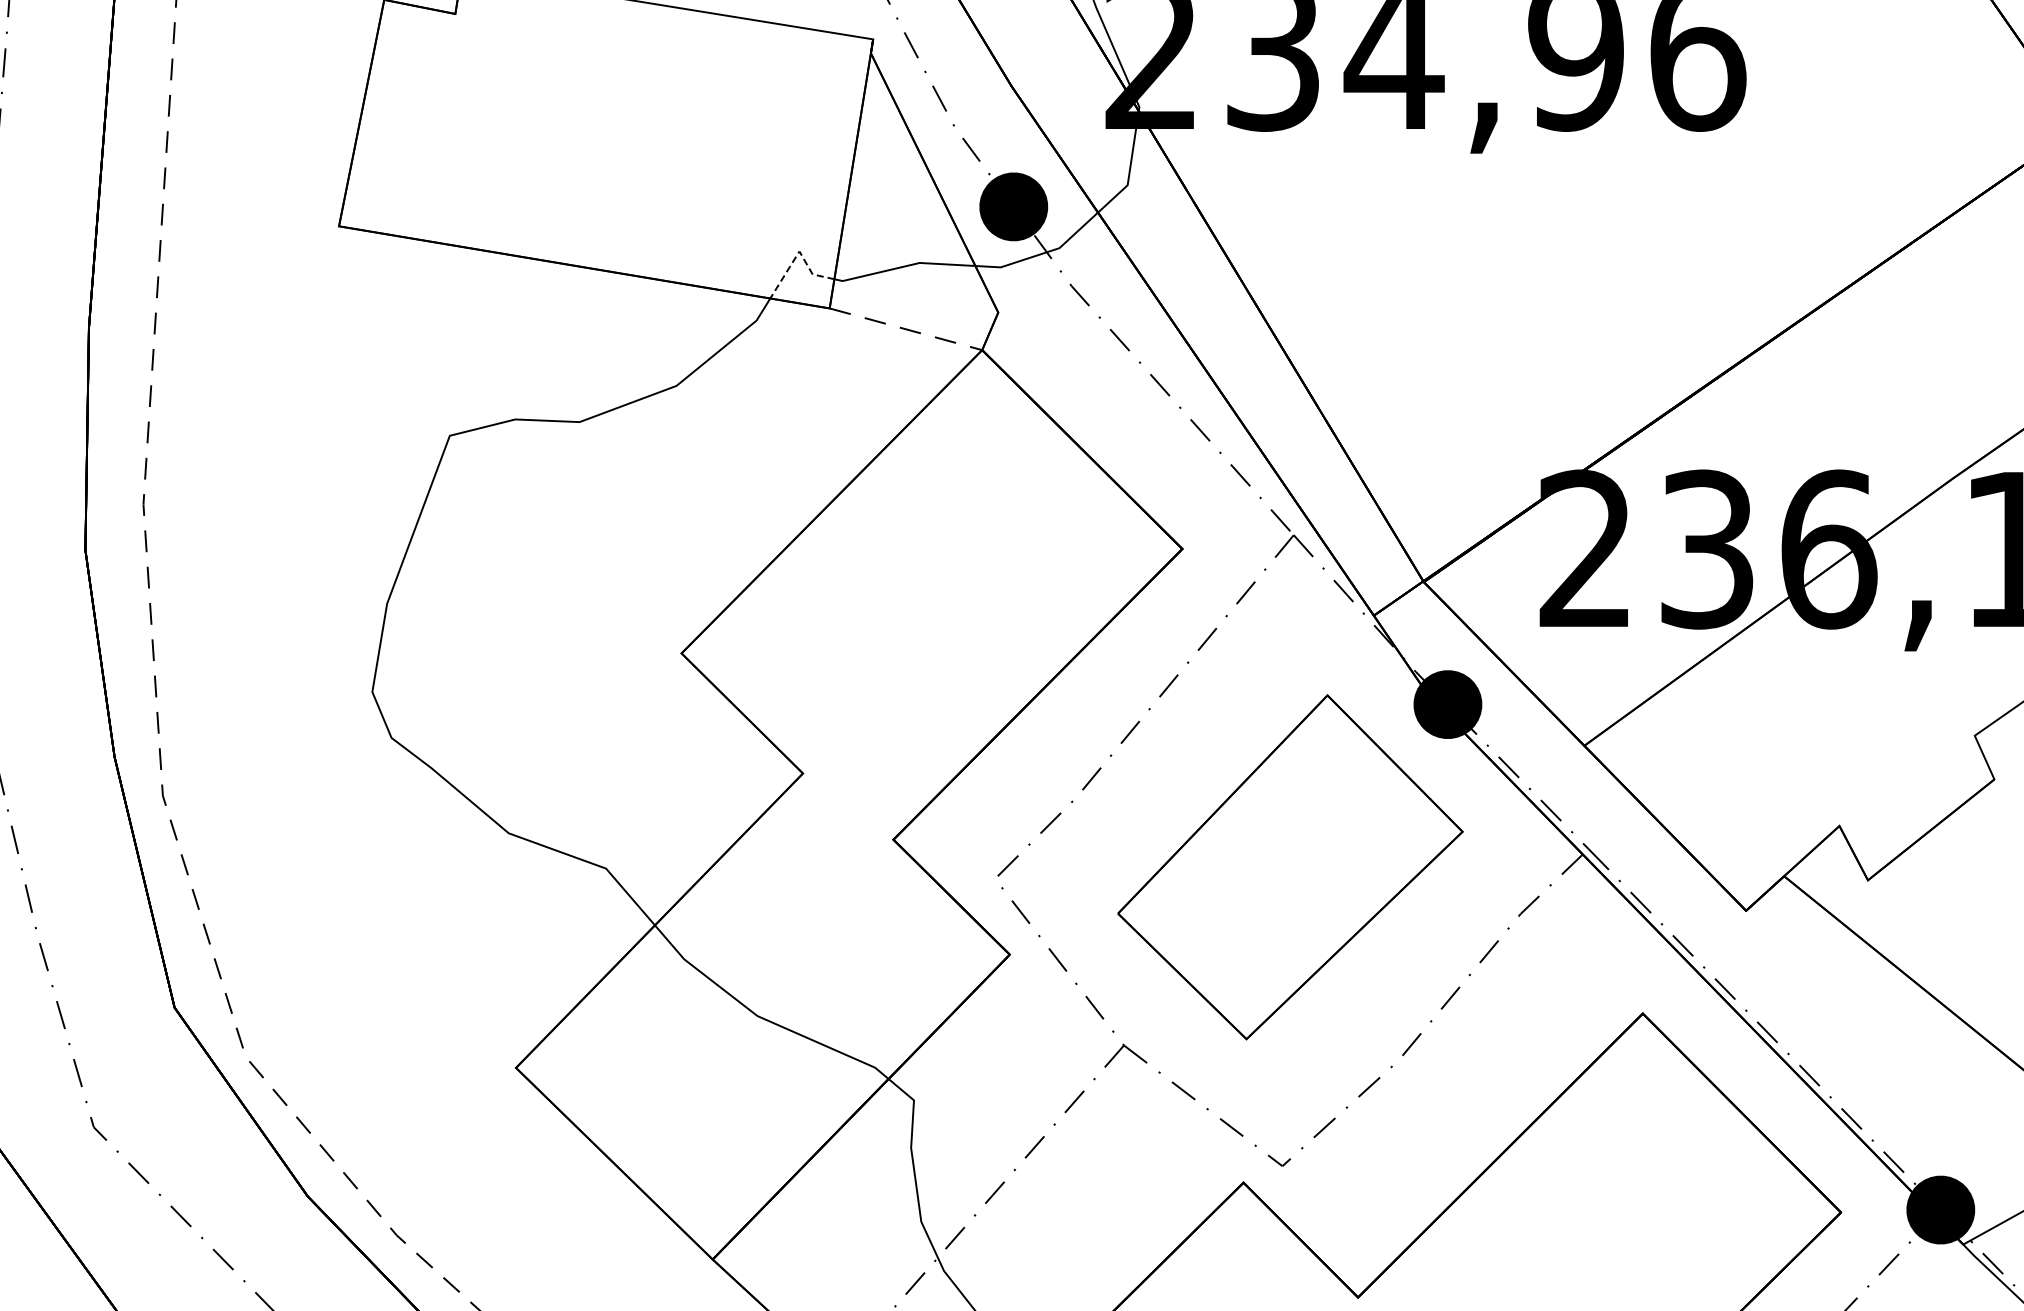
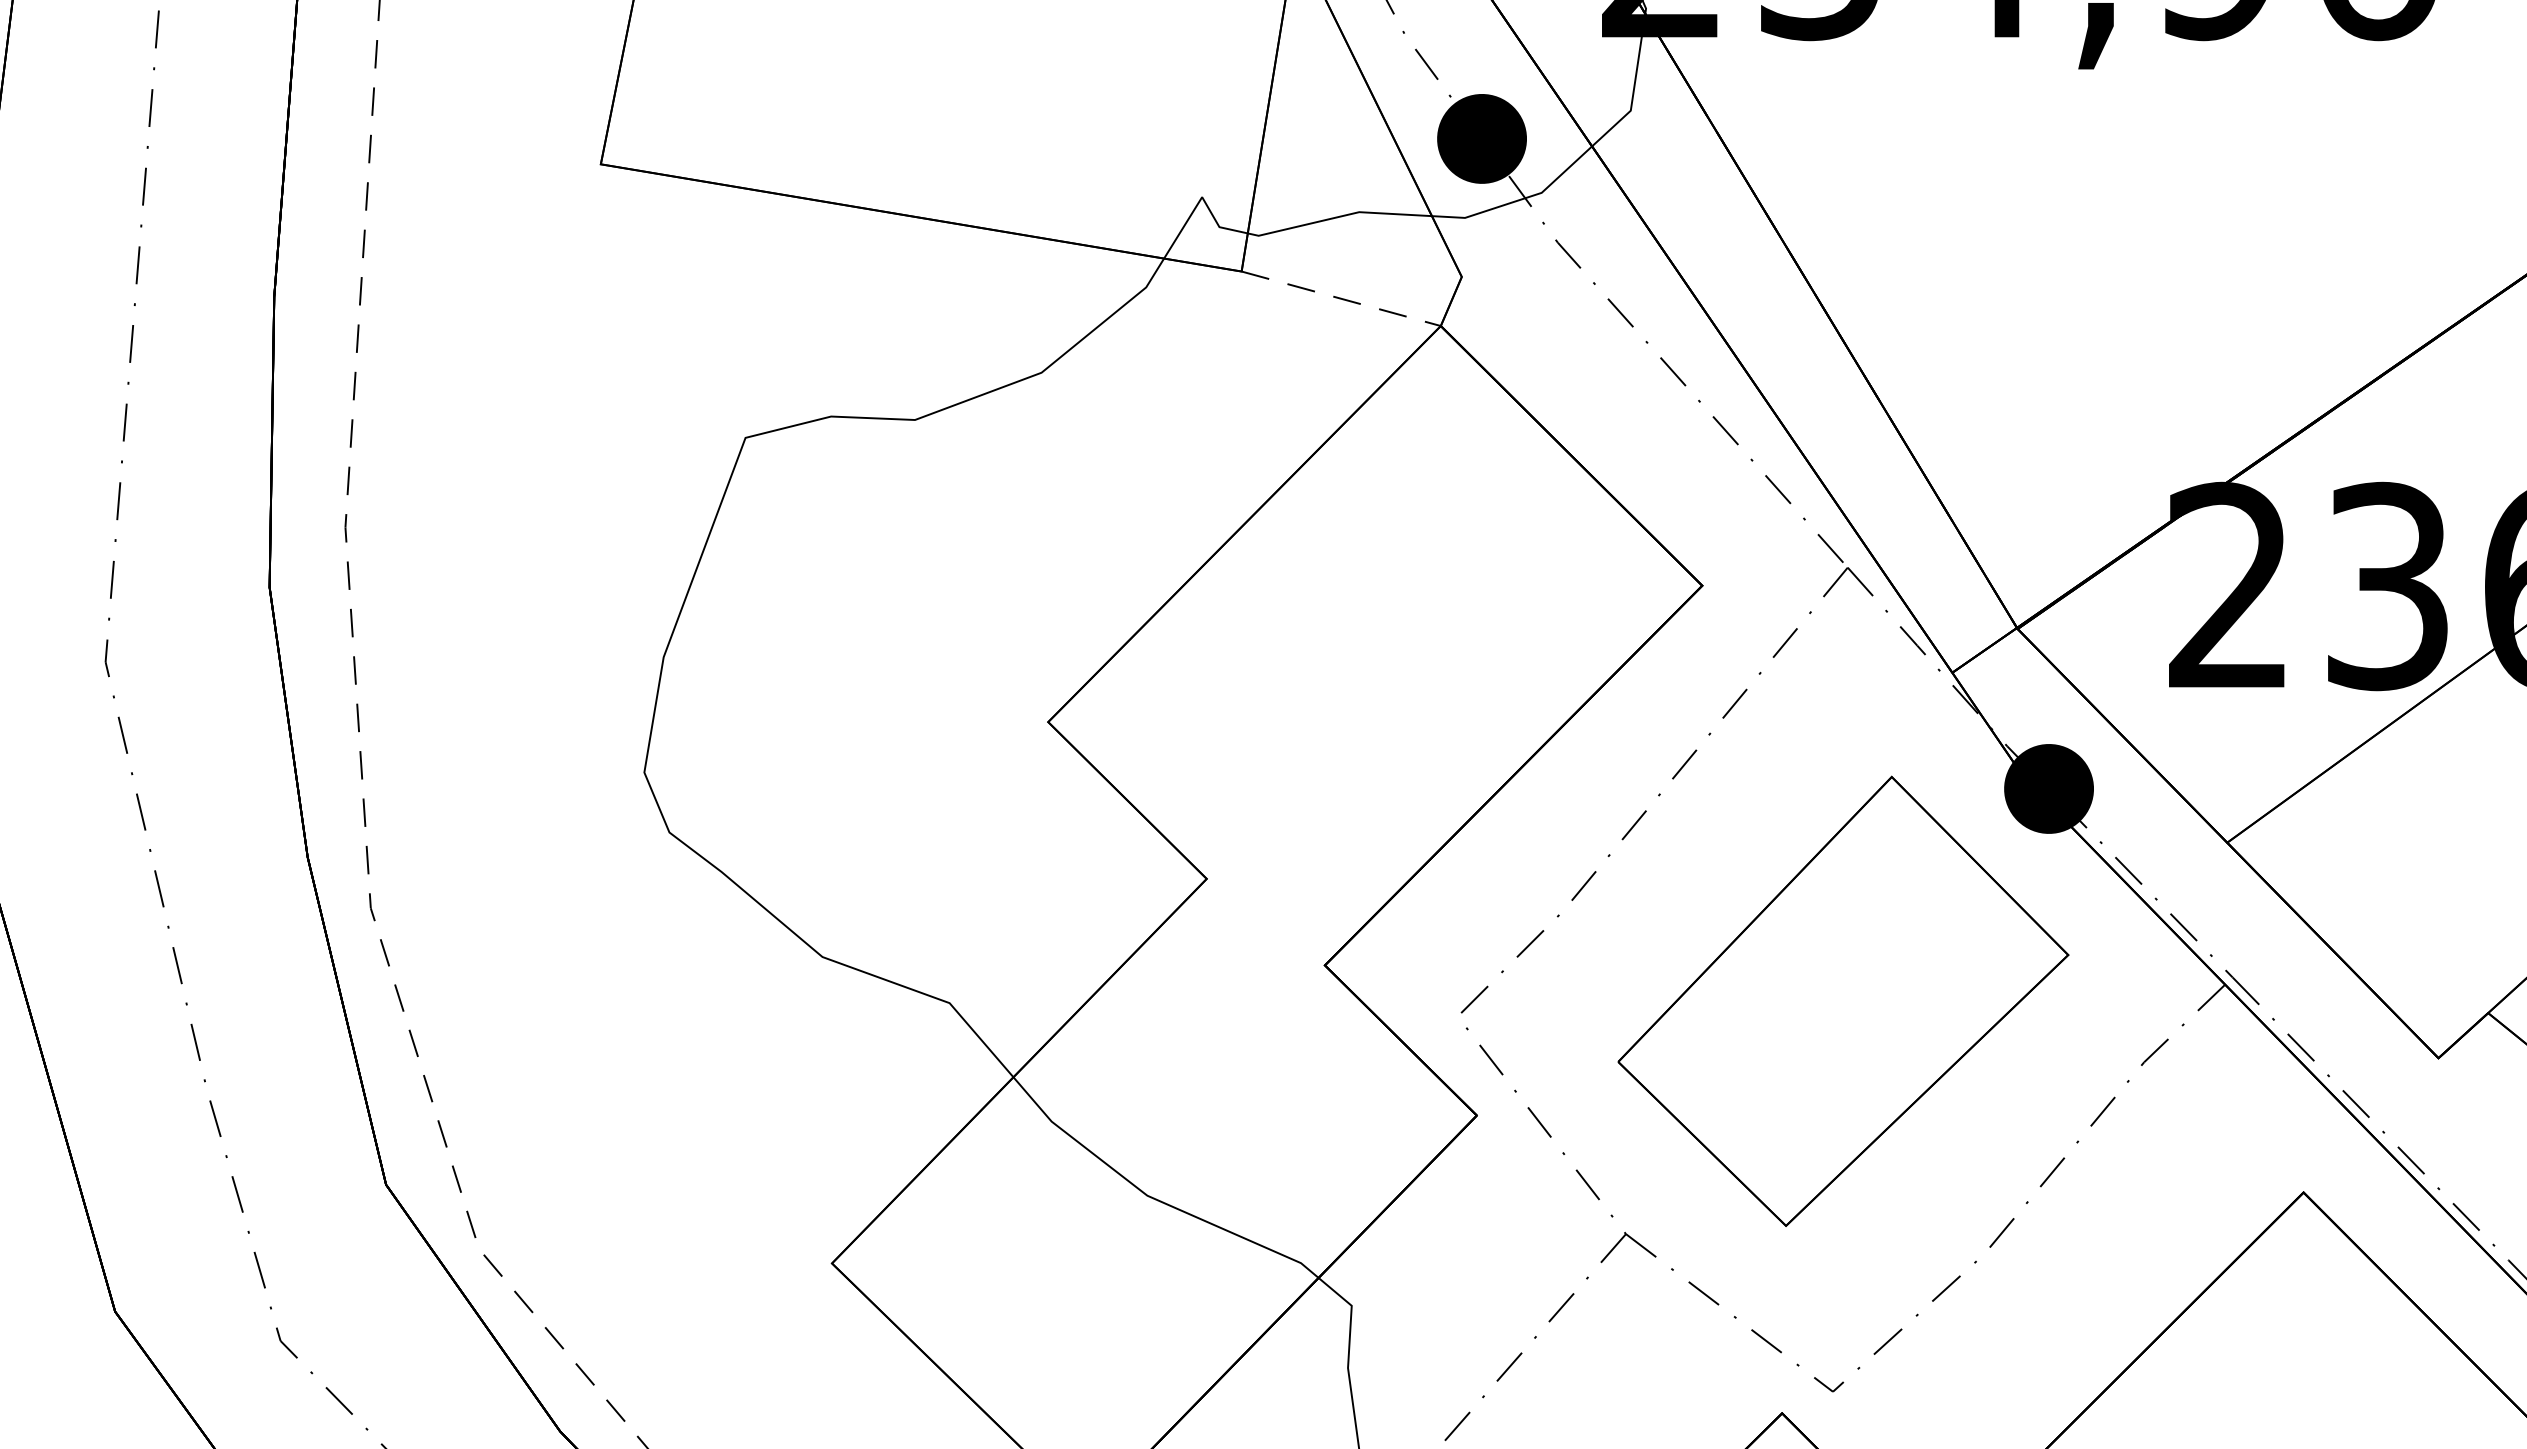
line: (798, 253) -> (1200, 199), dashed -> solid

